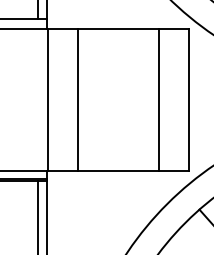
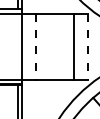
line: (78, 99) -> (36, 46), solid -> dashed
line: (189, 99) -> (88, 46), solid -> dashed

